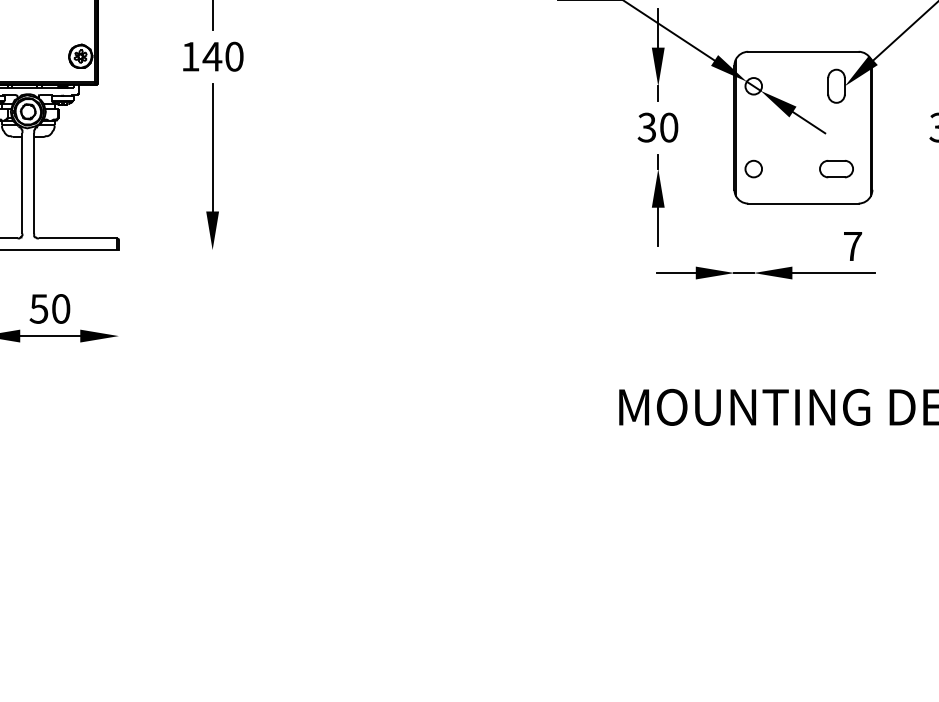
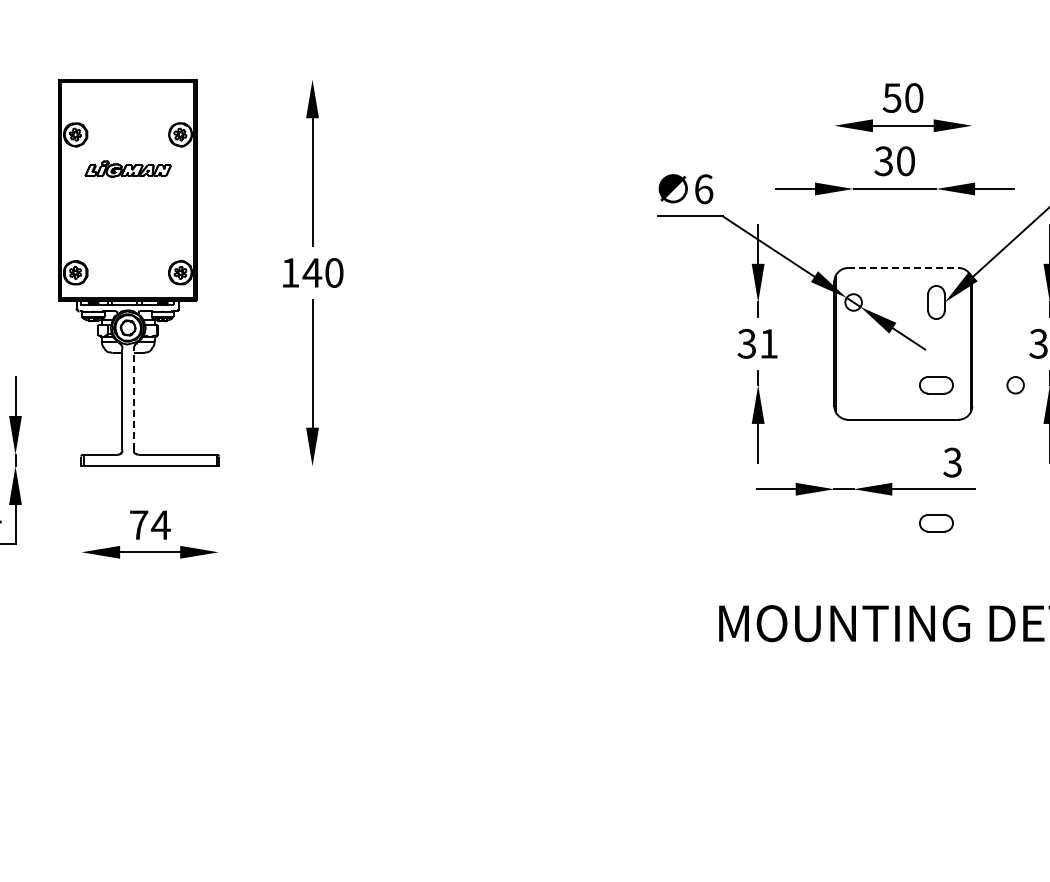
line: (803, 52) -> (903, 268), solid -> dashed
text: (669, 127) -> (769, 343), 30 -> 31
circle: (753, 169) -> (1015, 385), moved
line: (34, 183) -> (134, 399), solid -> dashed
text: (852, 246) -> (952, 462), 7 -> 3
part: (836, 307) -> (936, 523), added
text: (49, 309) -> (149, 525), 50 -> 74

